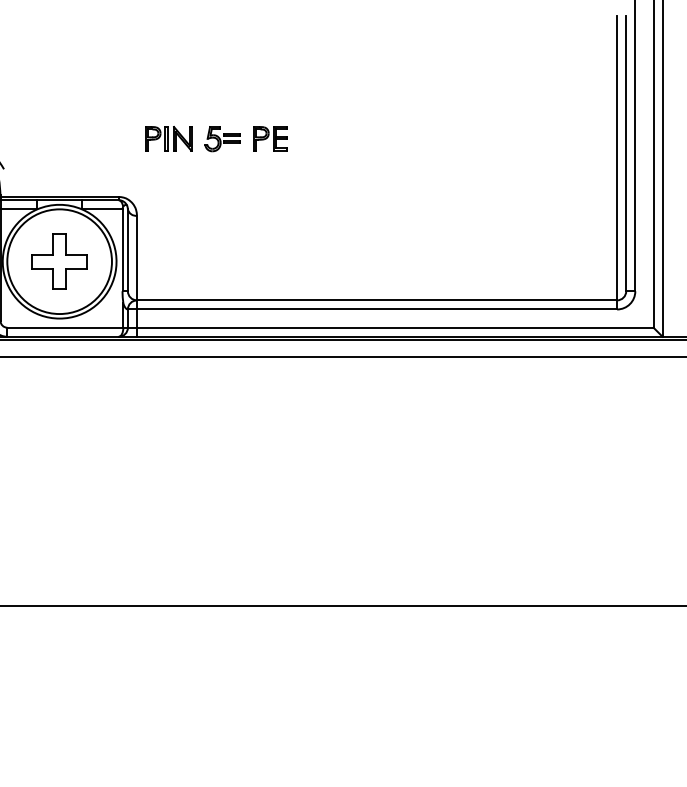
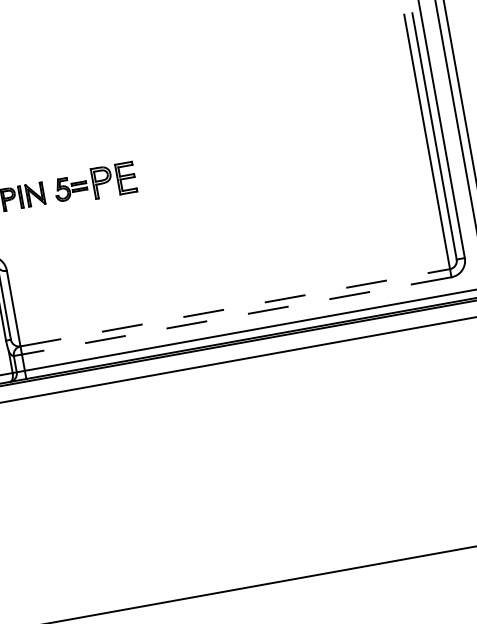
part: (270, 138) -> (113, 180), size x1.4
line: (377, 300) -> (235, 307), solid -> dashed
line: (376, 309) -> (236, 316), solid -> dashed

